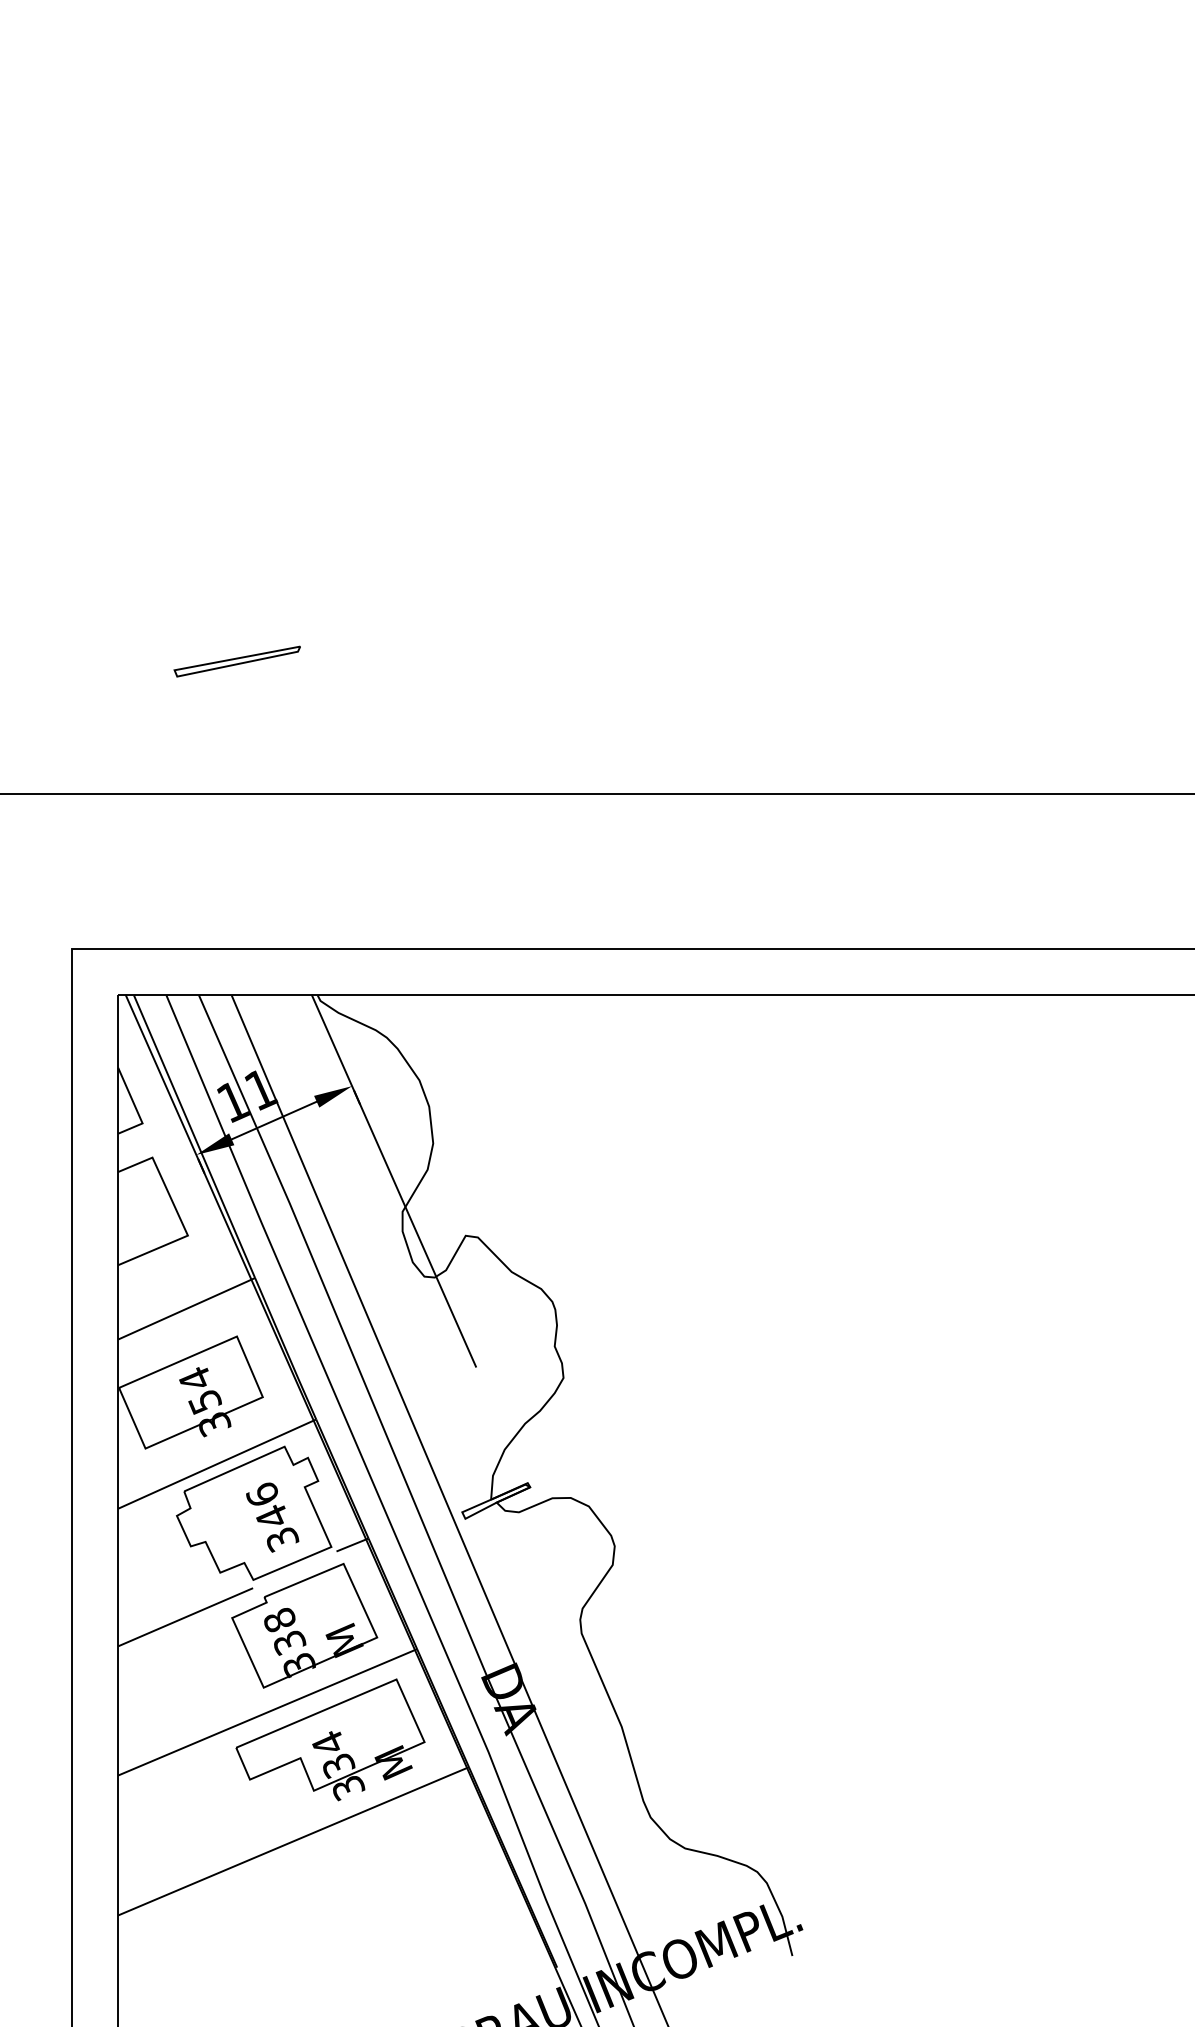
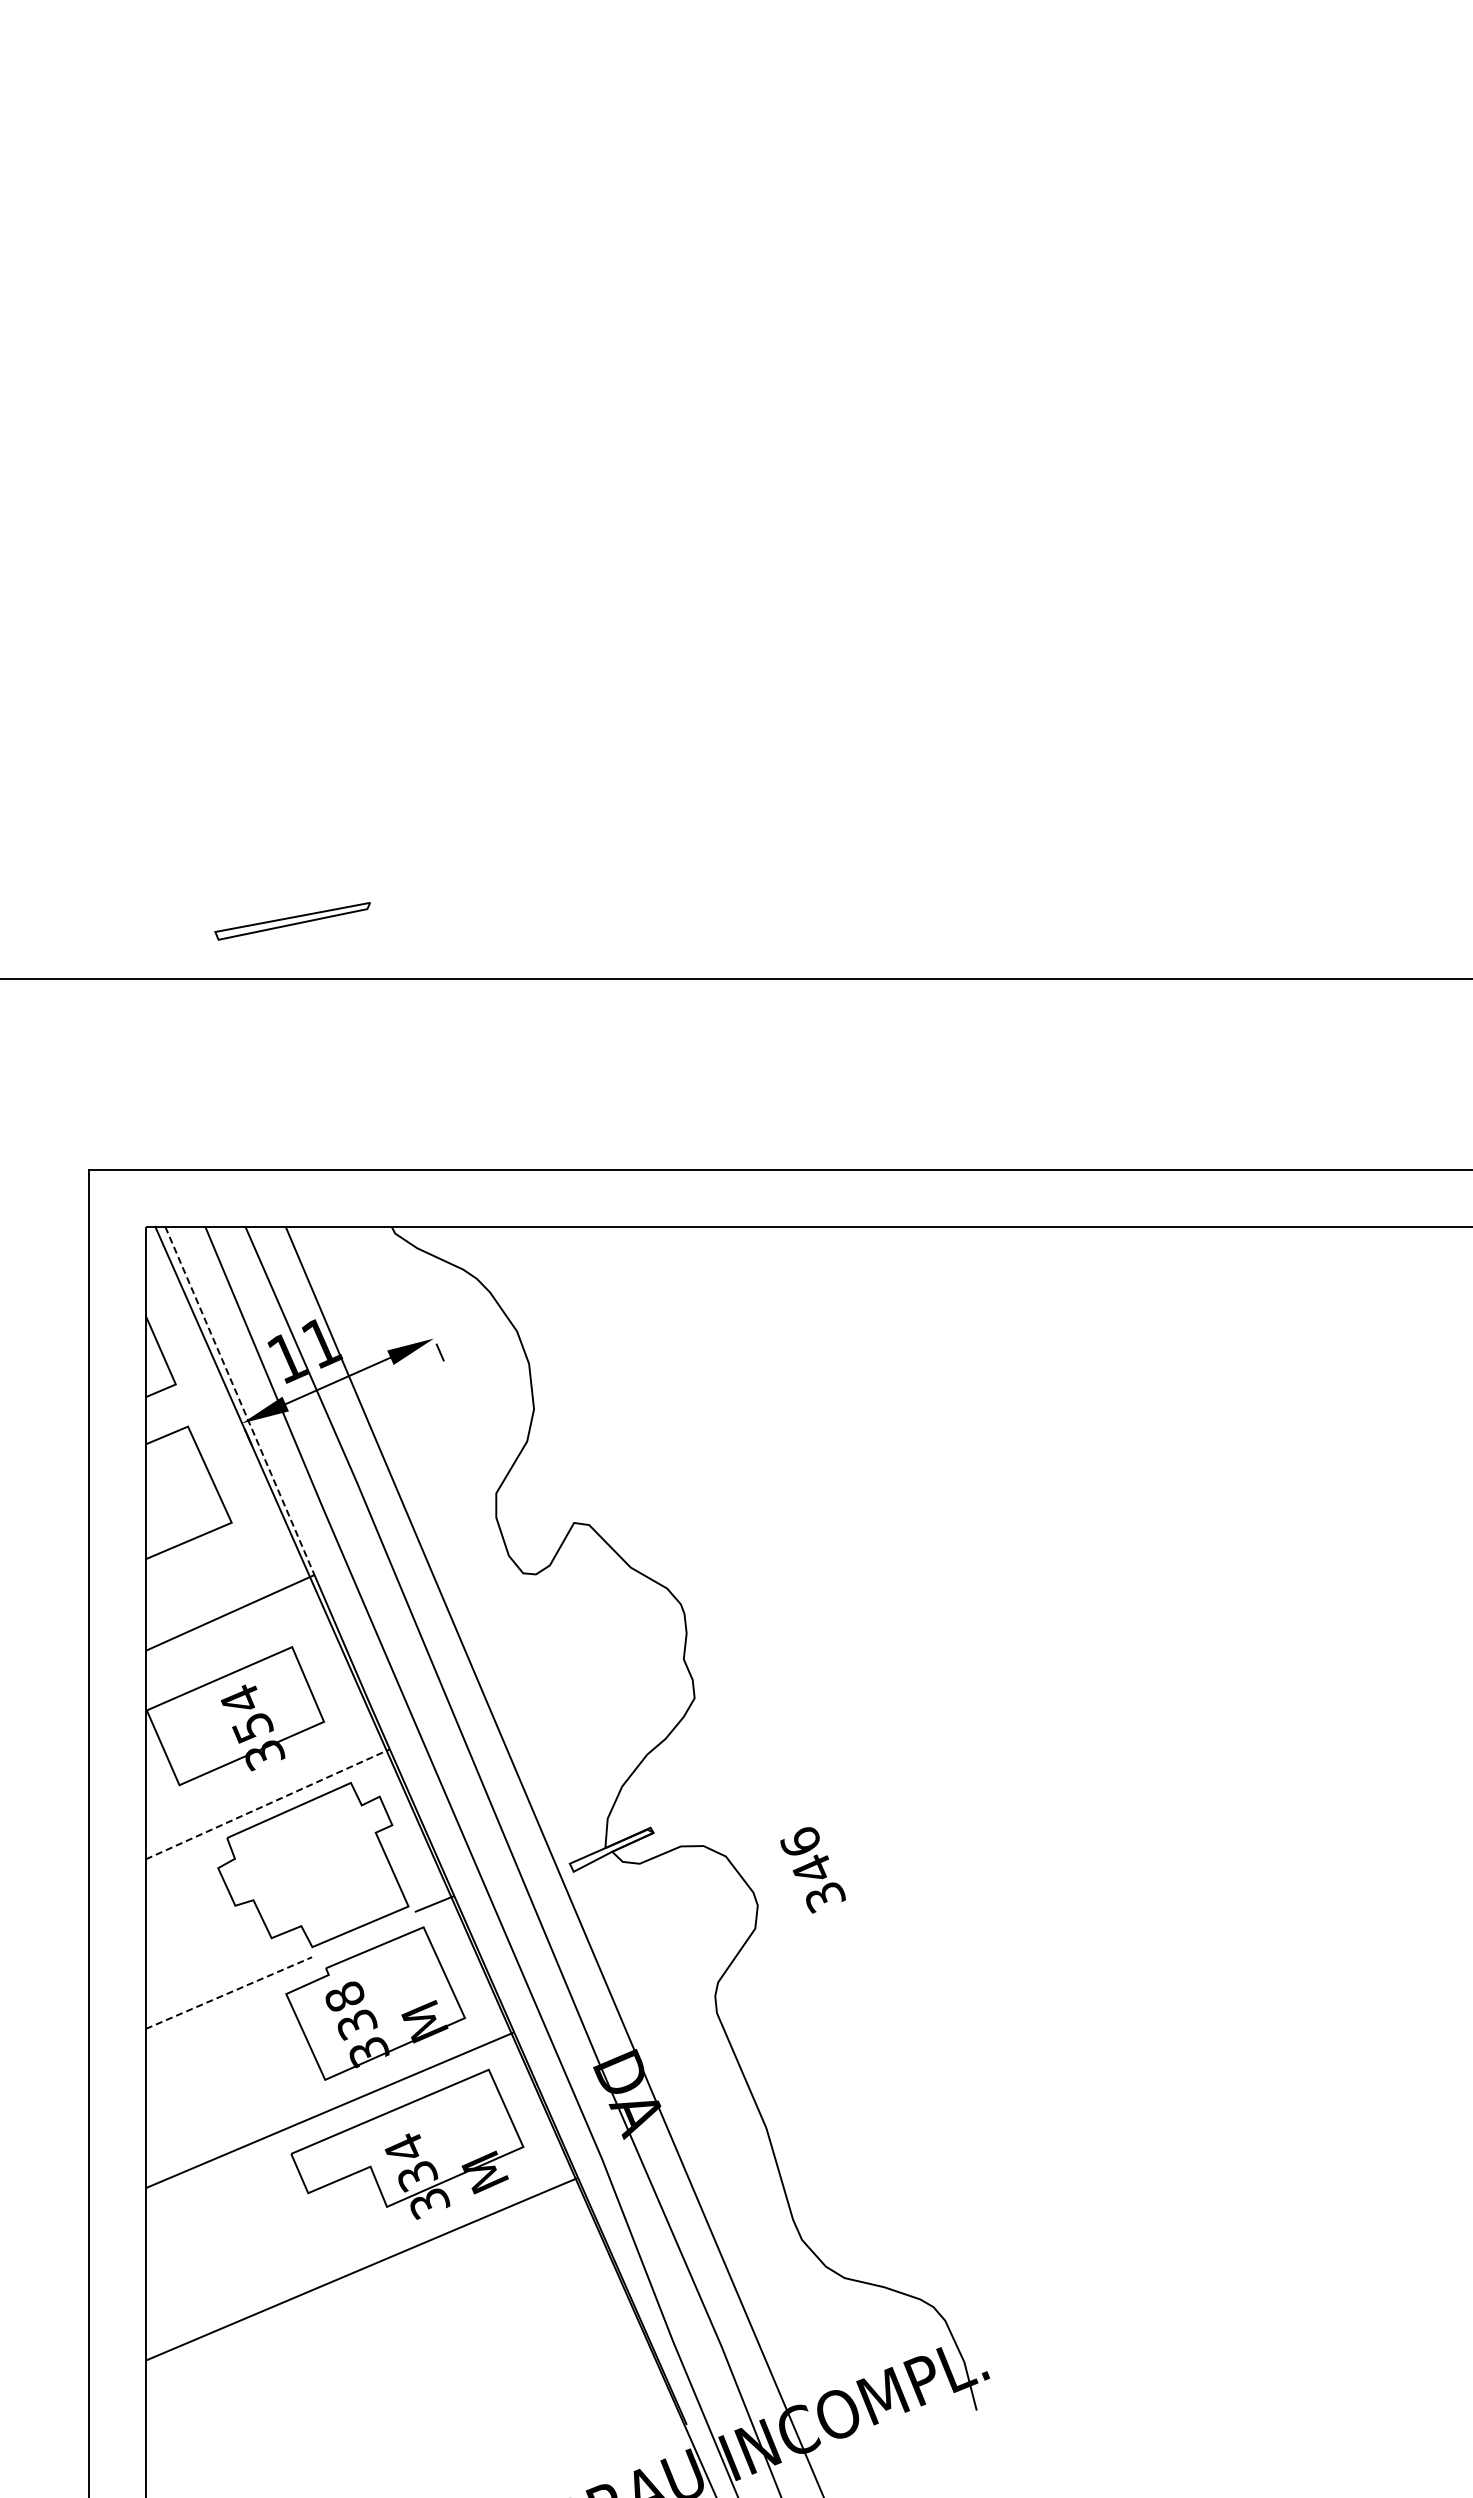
part: (237, 661) -> (292, 921), moved
line: (195, 1137) -> (240, 1401), solid -> dashed
line: (393, 1181) -> (485, 1455), removed
line: (217, 1463) -> (268, 1803), solid -> dashed
text: (272, 1517) -> (812, 1870), moved
line: (186, 1616) -> (229, 1992), solid -> dashed

